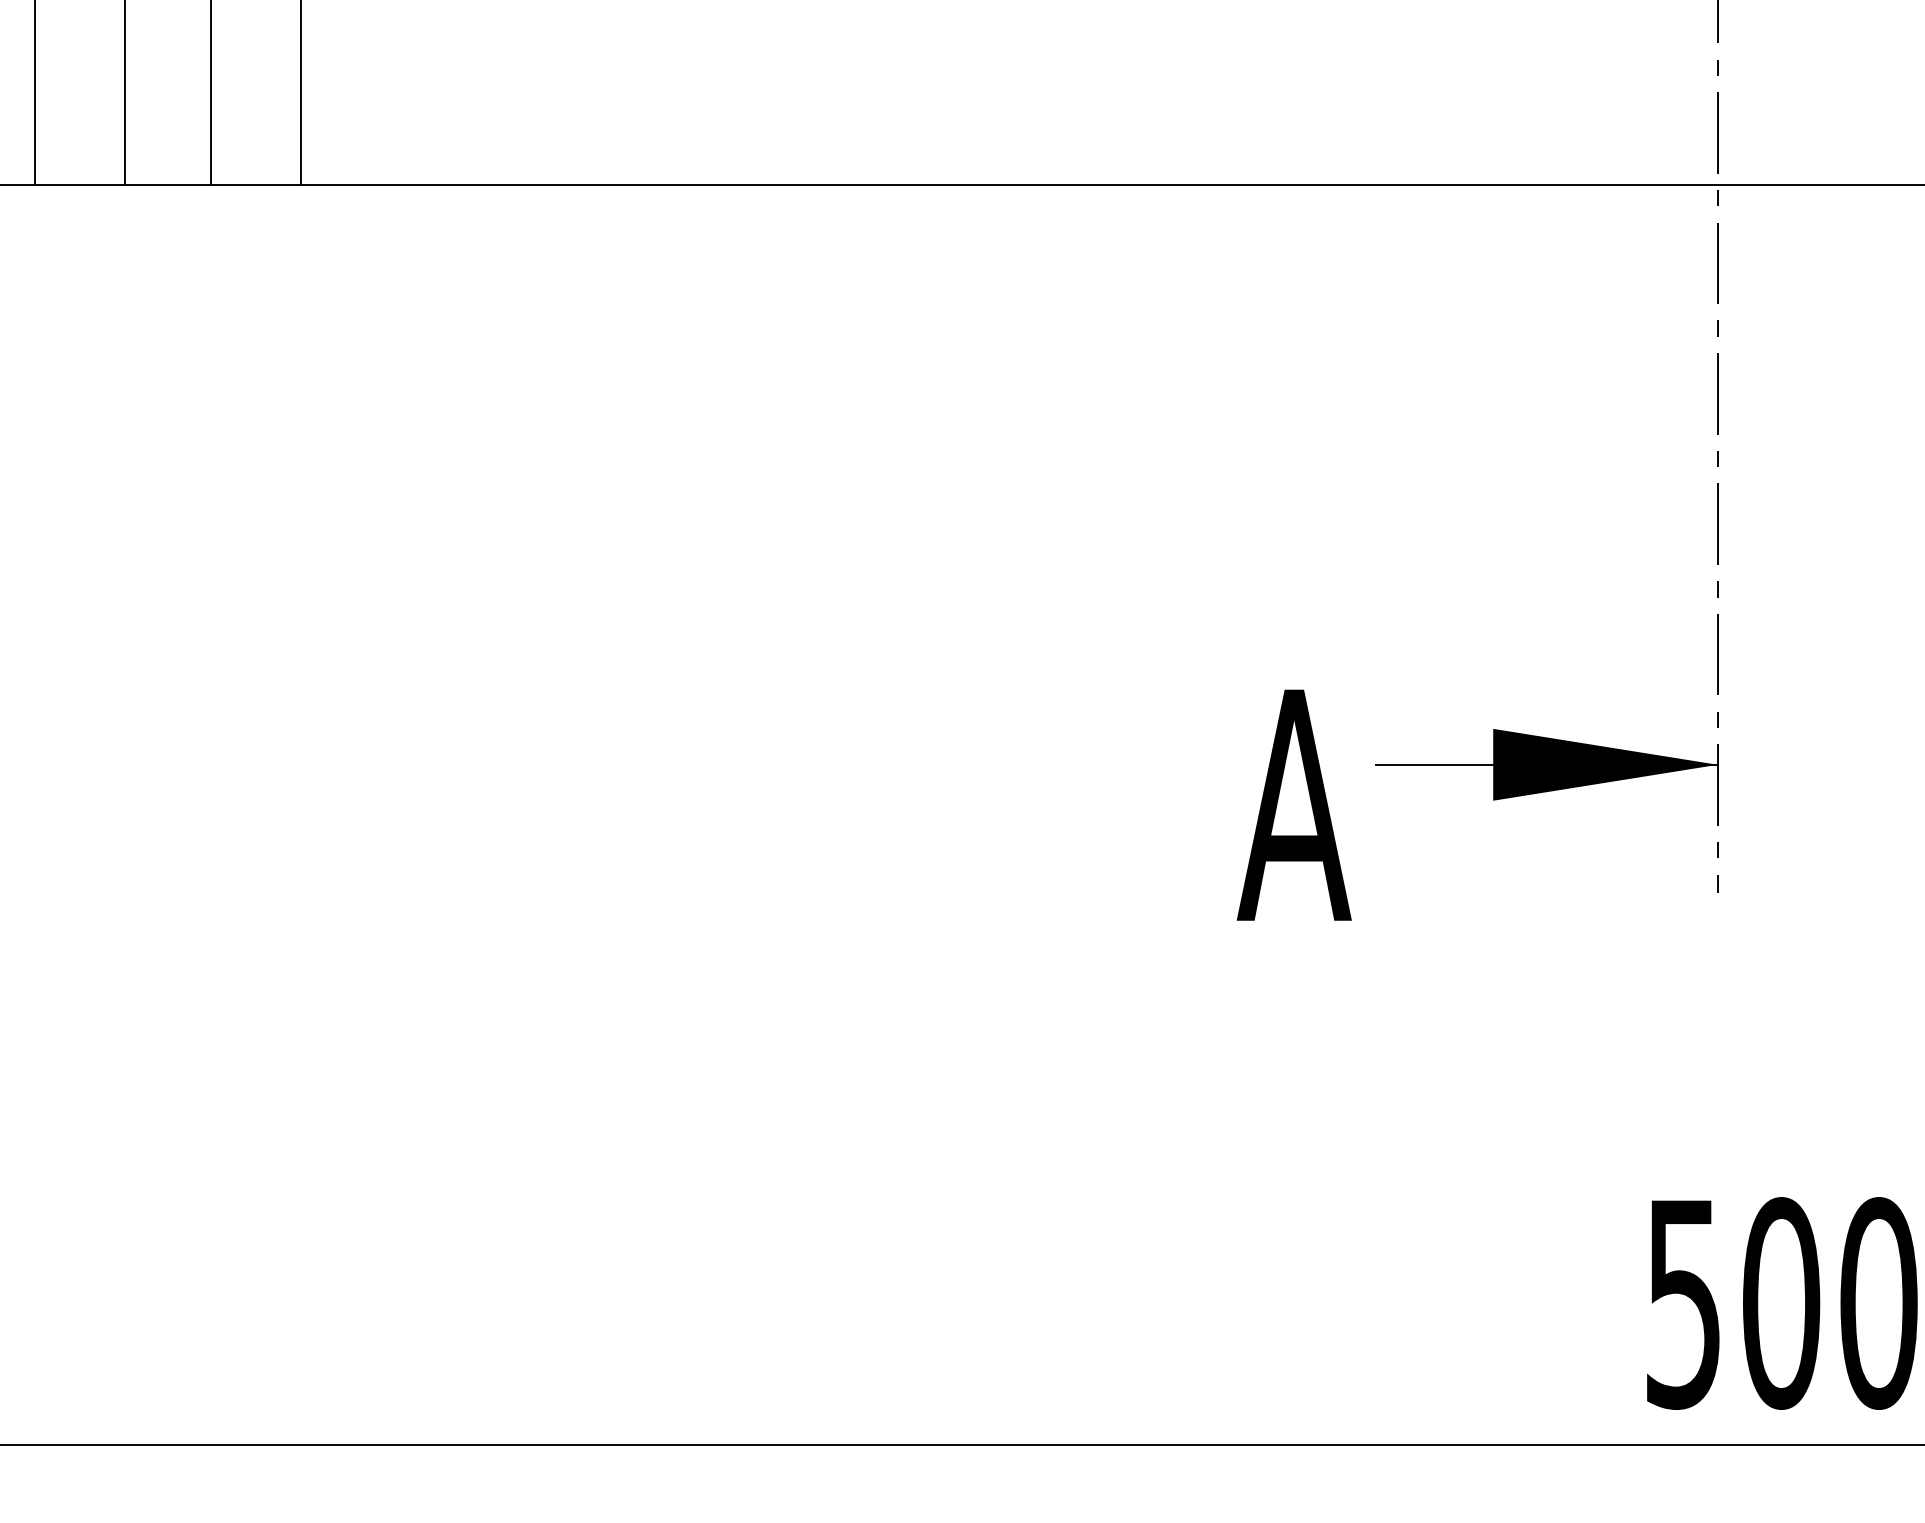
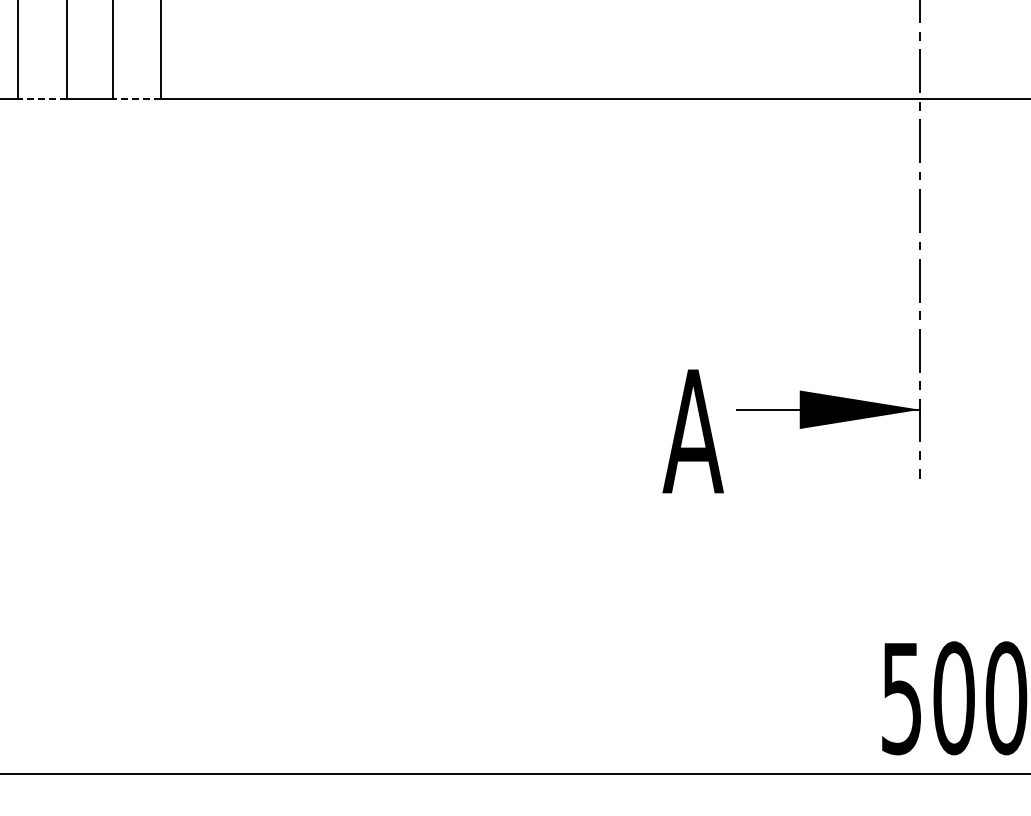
line: (79, 183) -> (42, 98), solid -> dashed
line: (254, 183) -> (136, 98), solid -> dashed

